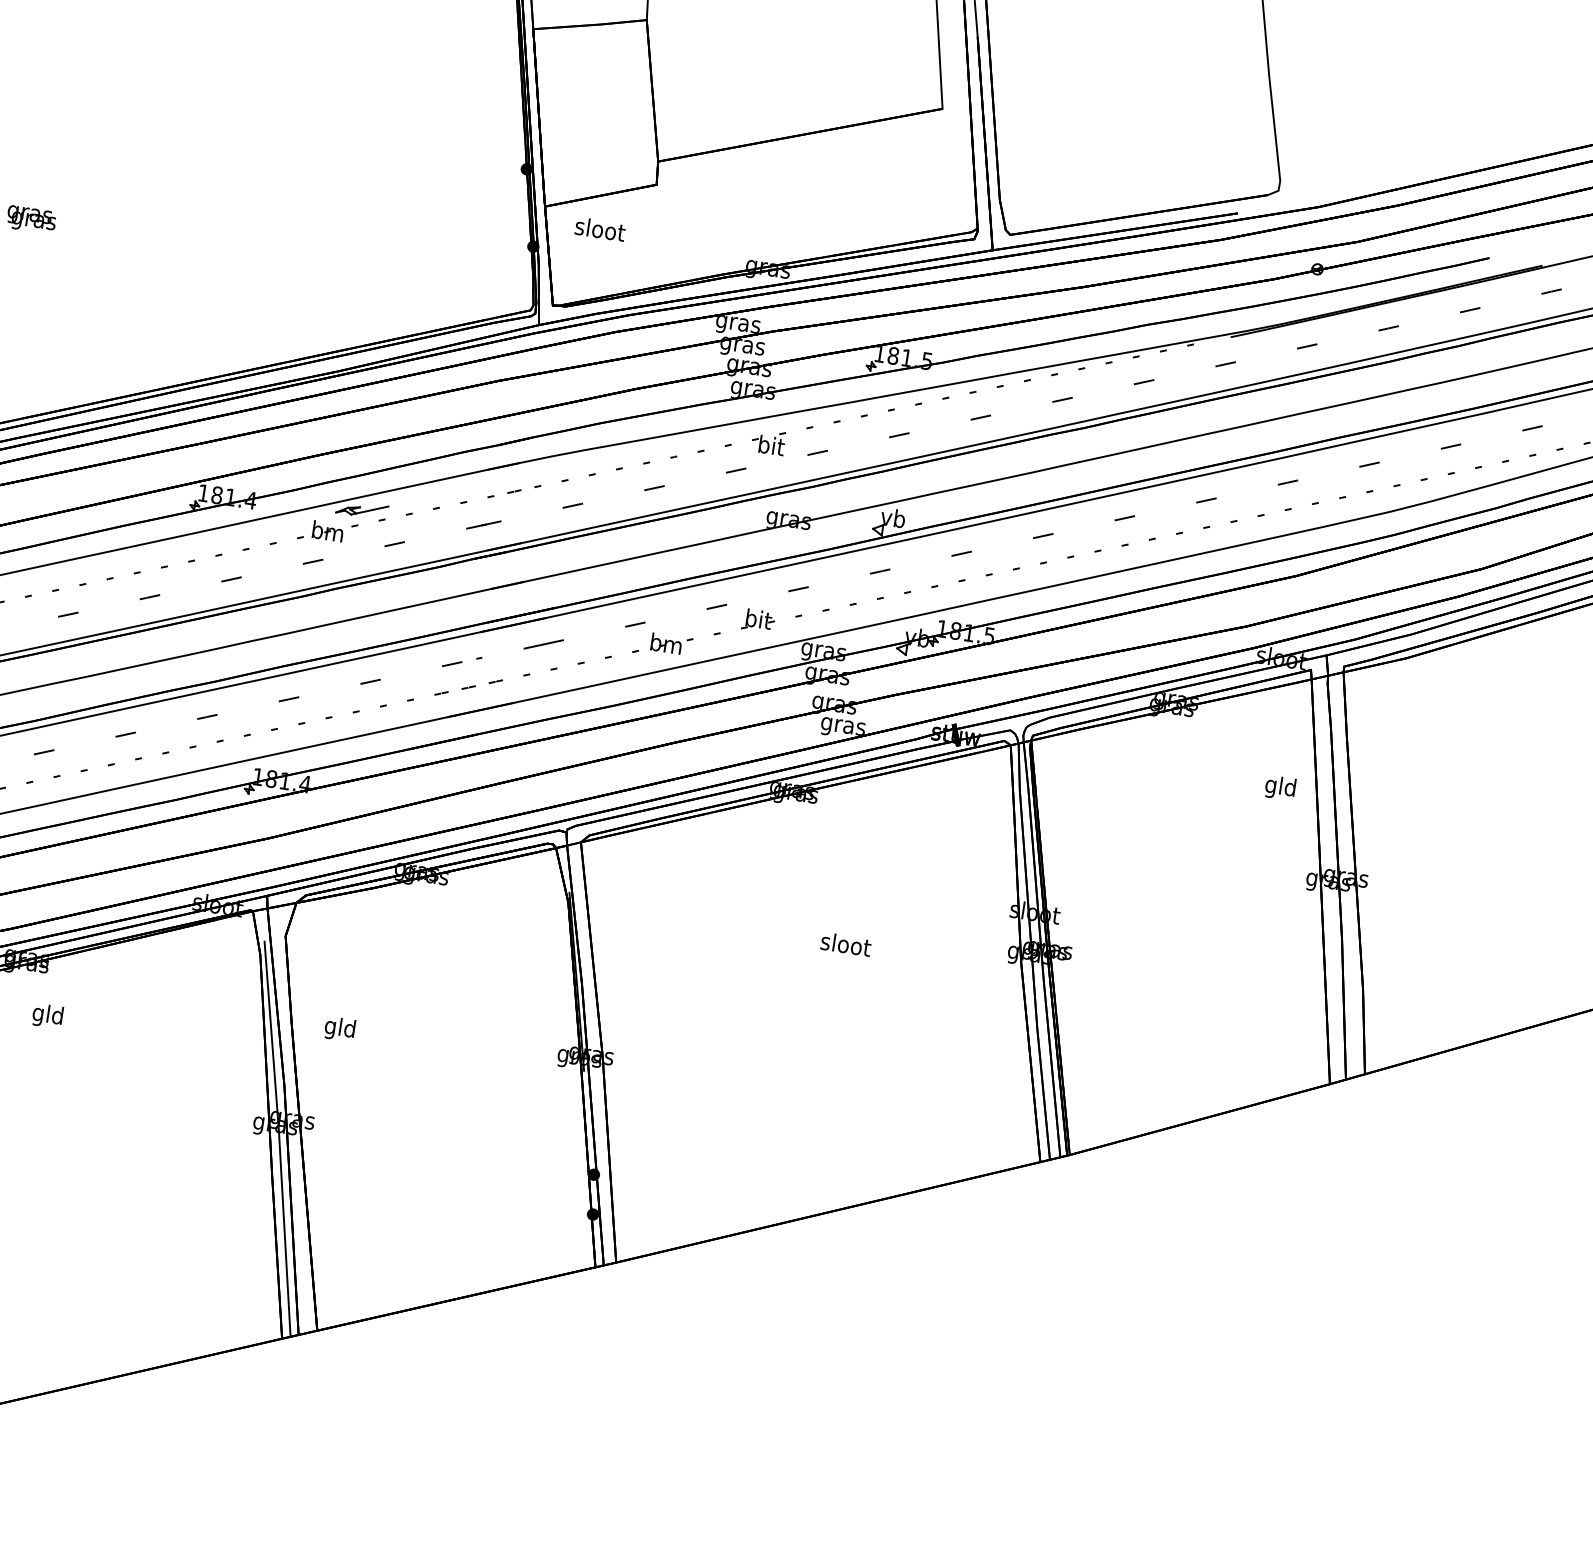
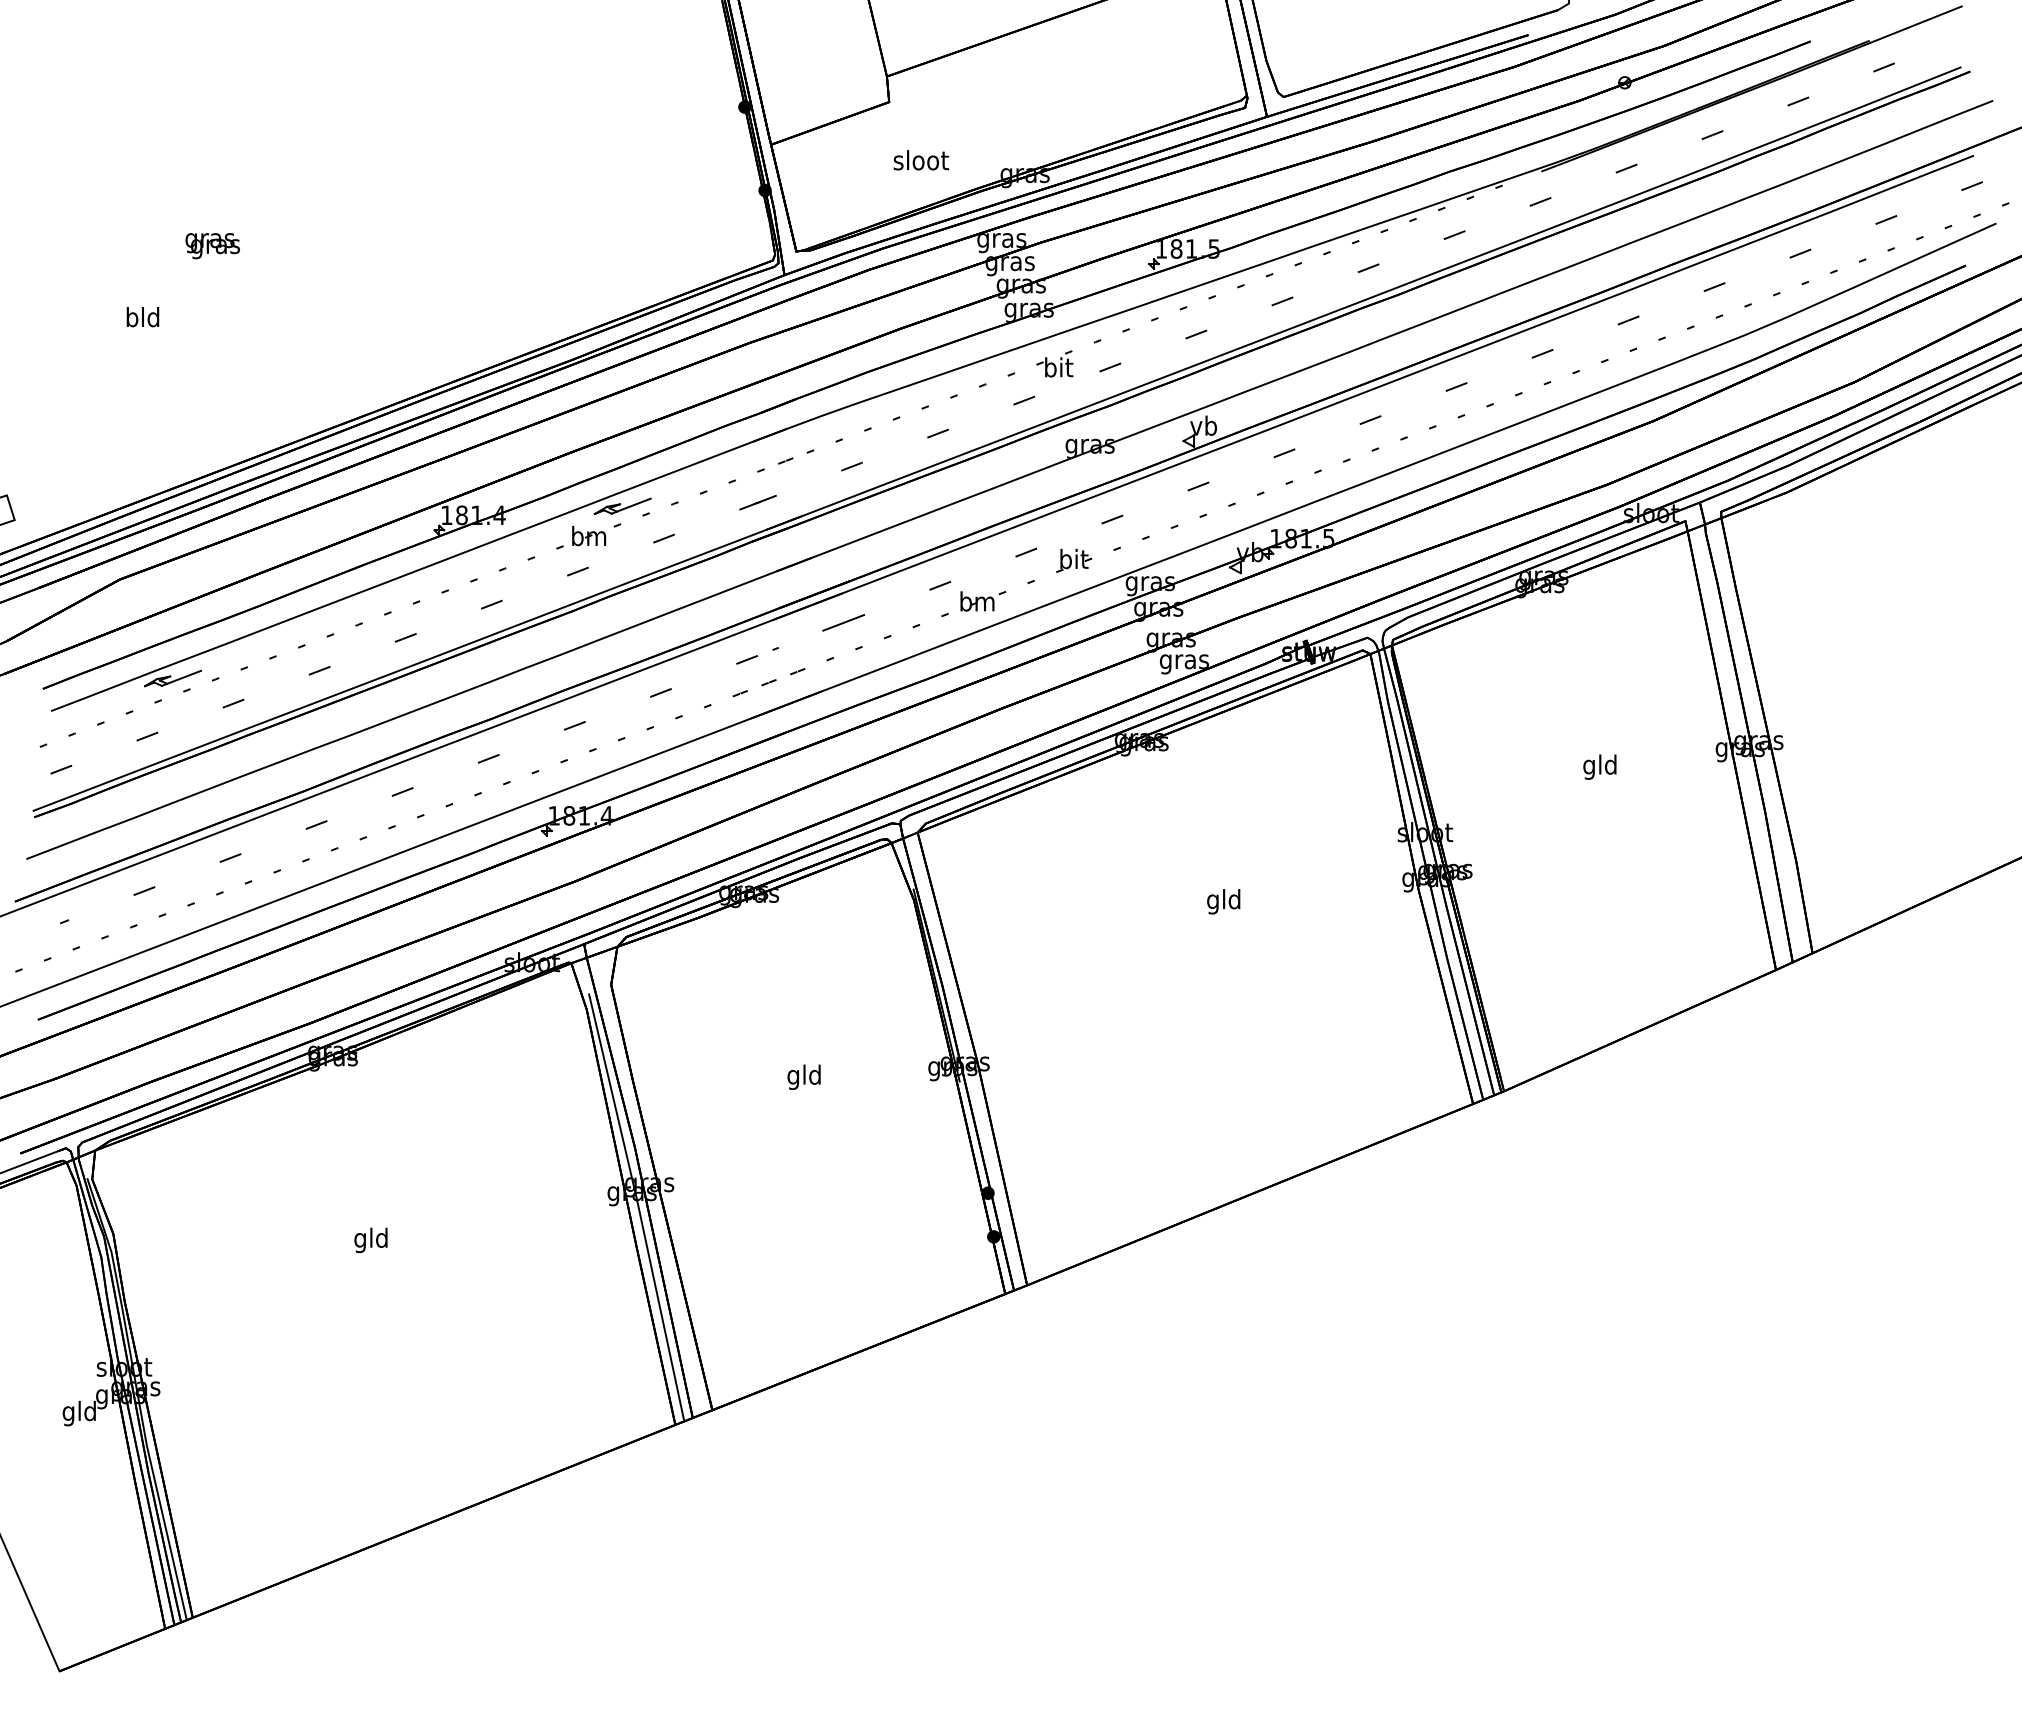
text: (600, 229) -> (921, 160), moved
text: (1280, 787) -> (1599, 766), moved
text: (845, 946) -> (1224, 901), sloot -> gld
text: (47, 1016) -> (370, 1240), moved
text: (339, 1028) -> (803, 1076), moved

